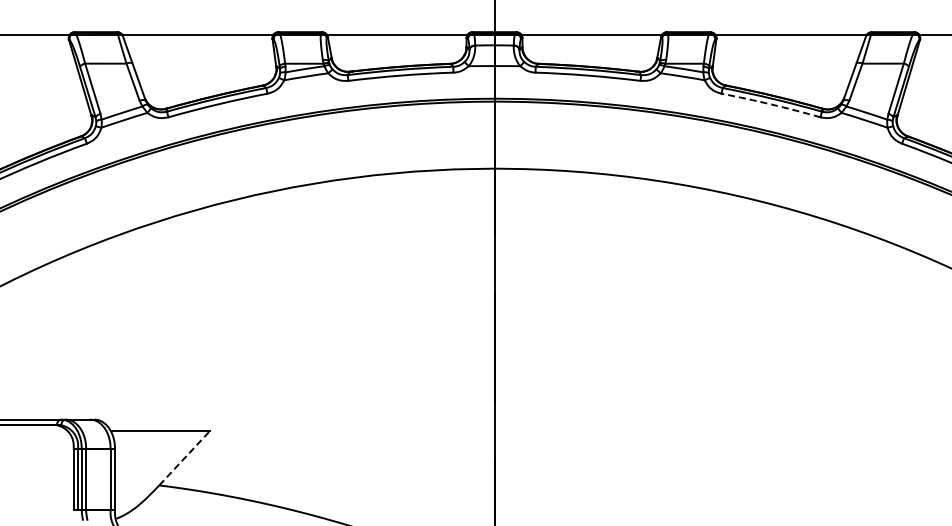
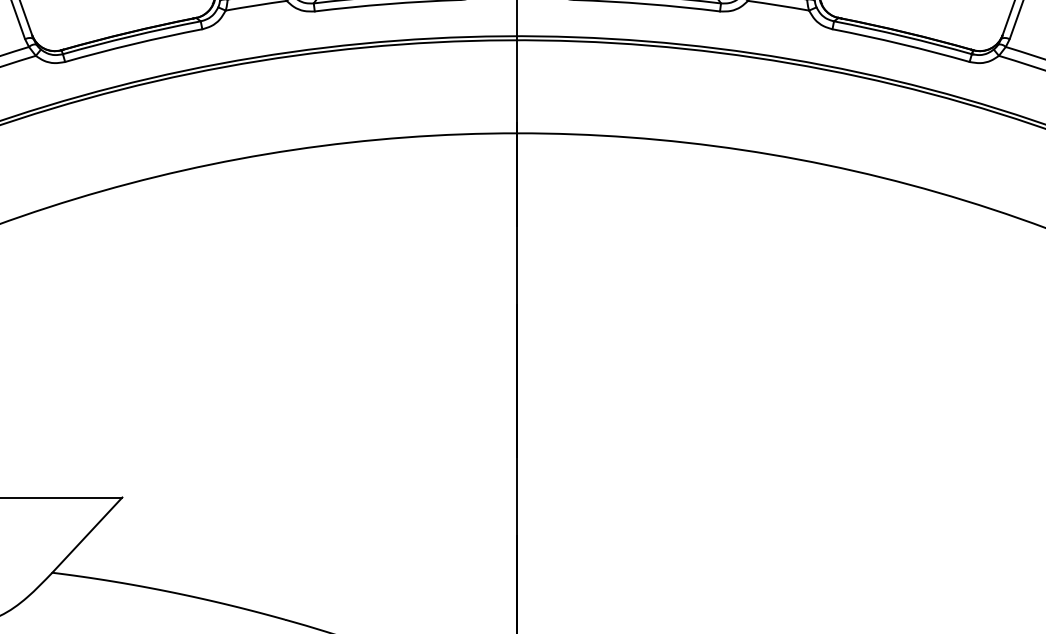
arc: (771, 104) -> (901, 44), dashed -> solid
line: (184, 457) -> (87, 534), dashed -> solid

